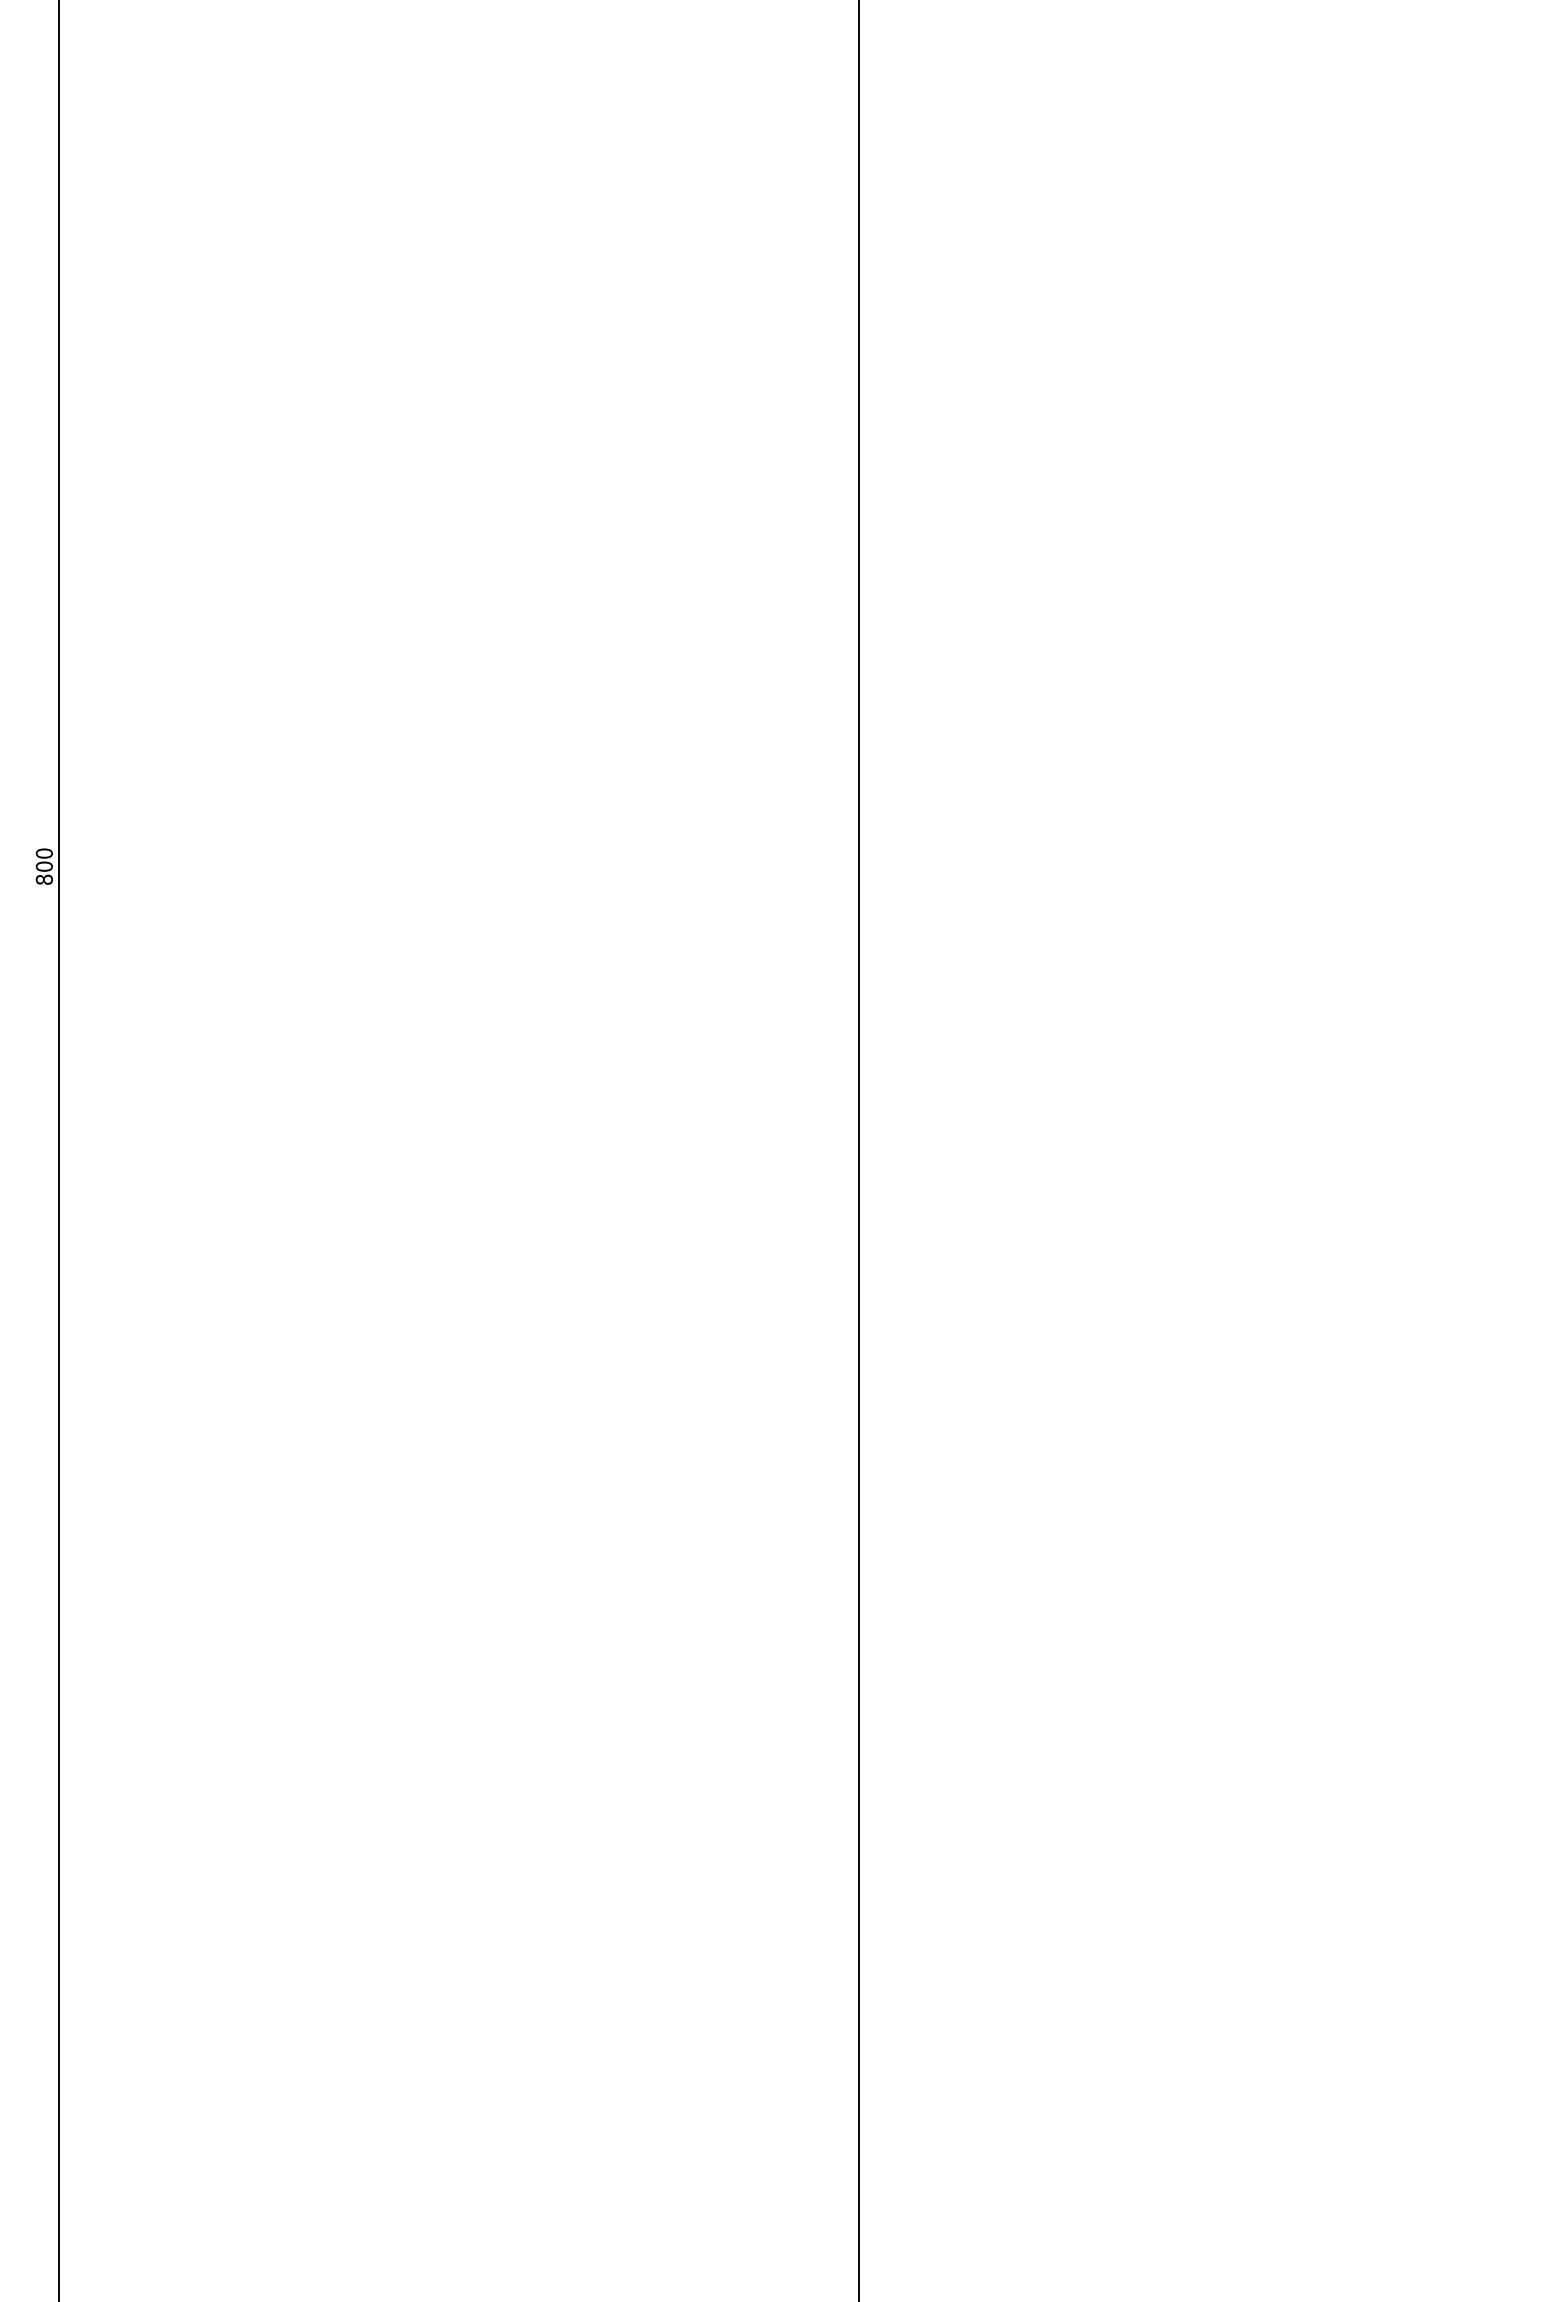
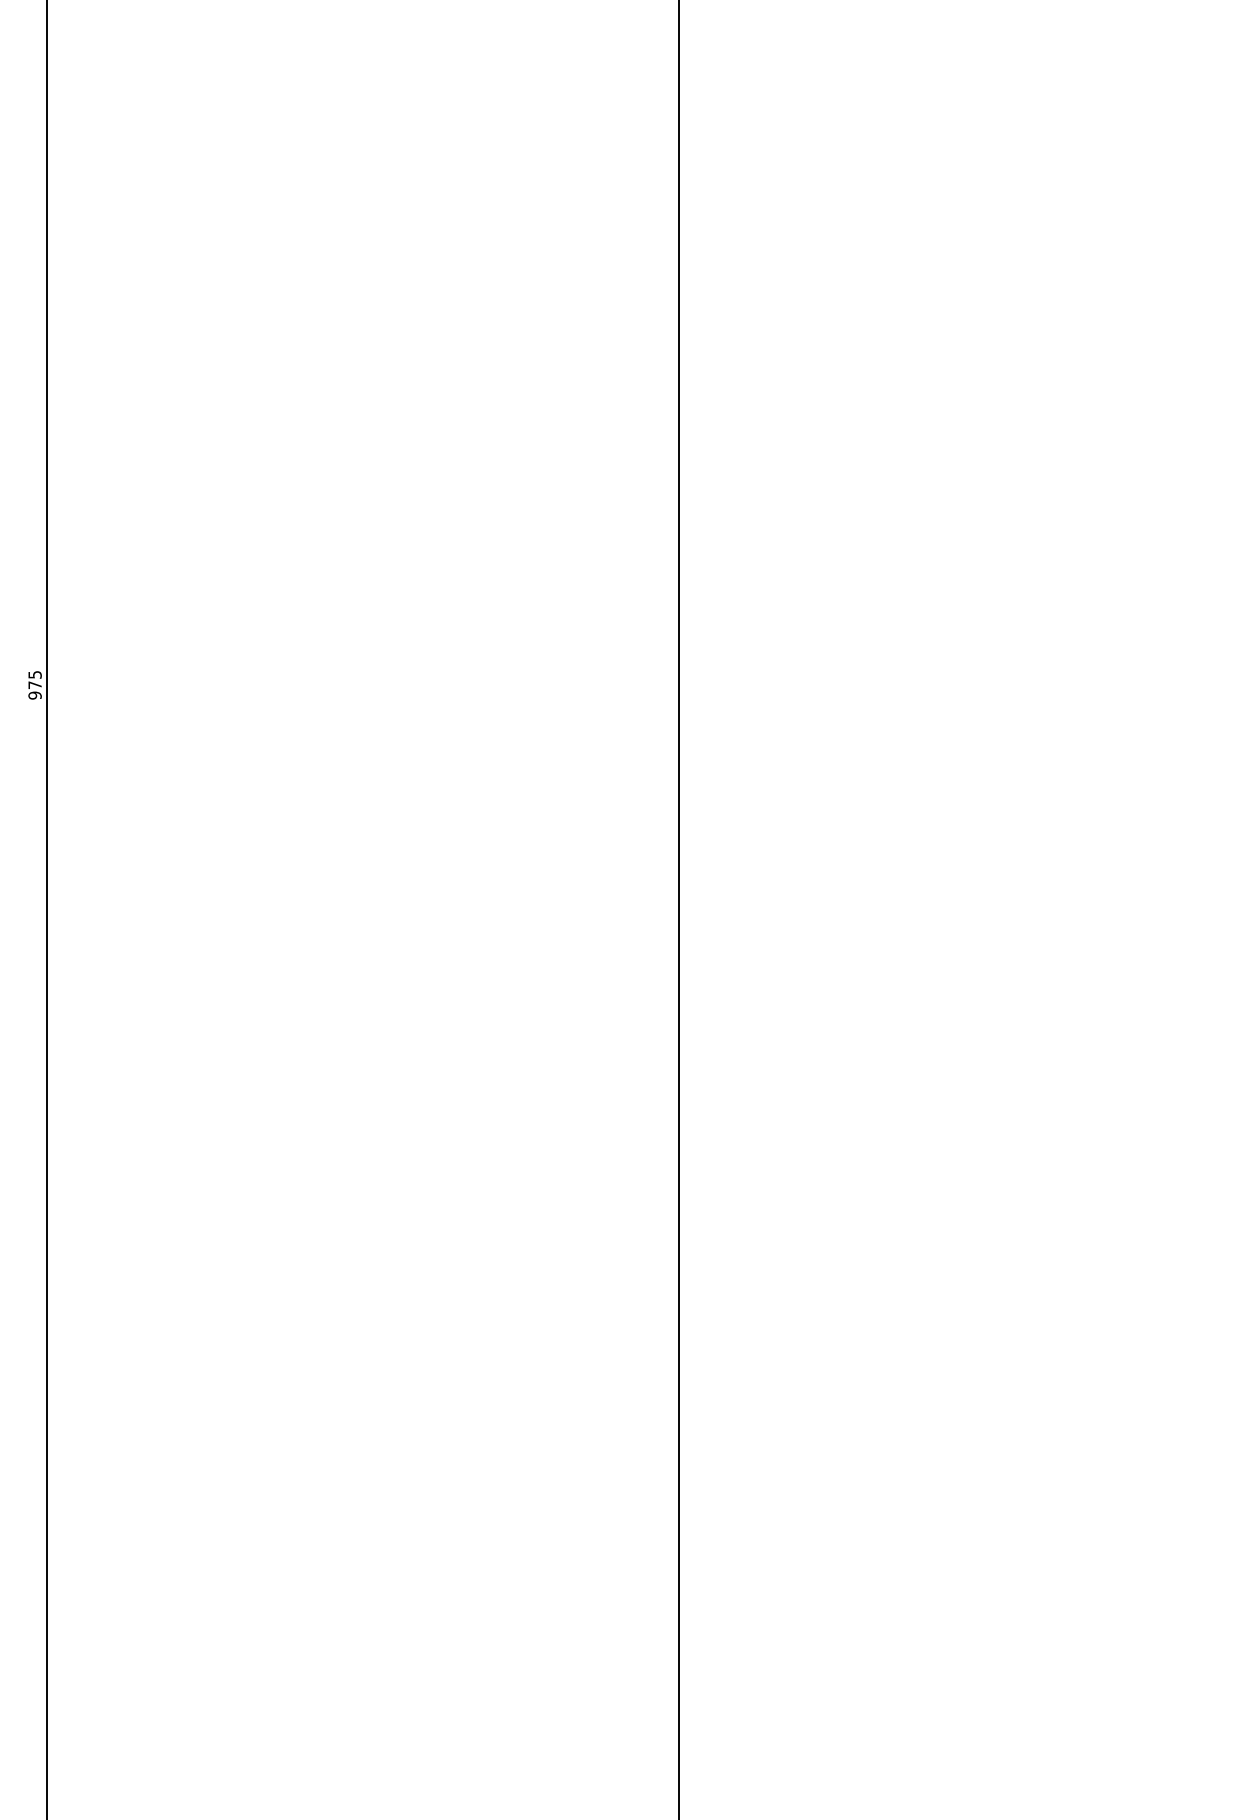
text: (43, 866) -> (34, 685), 800 -> 975

